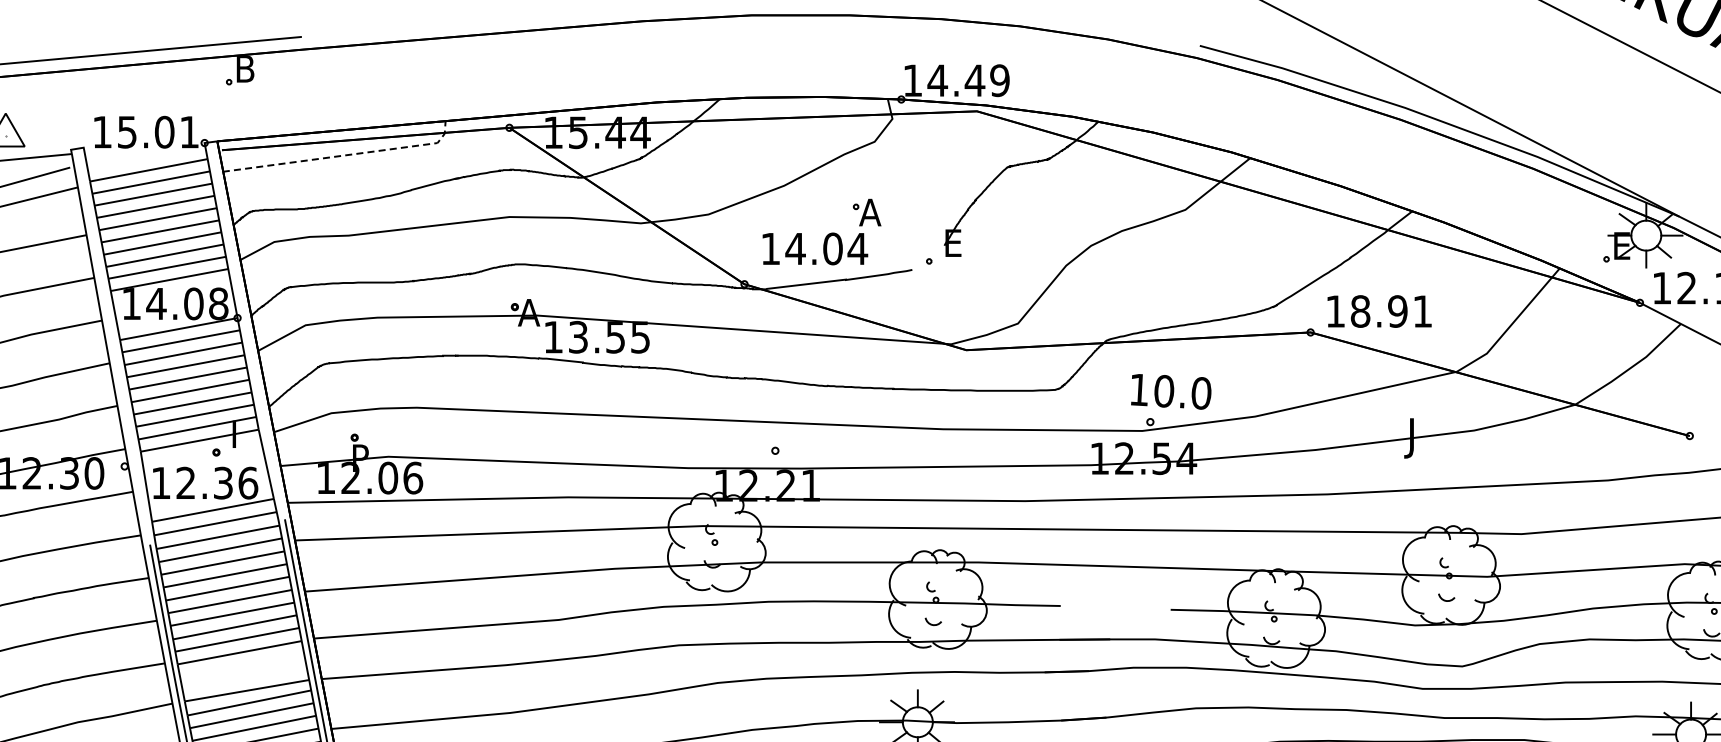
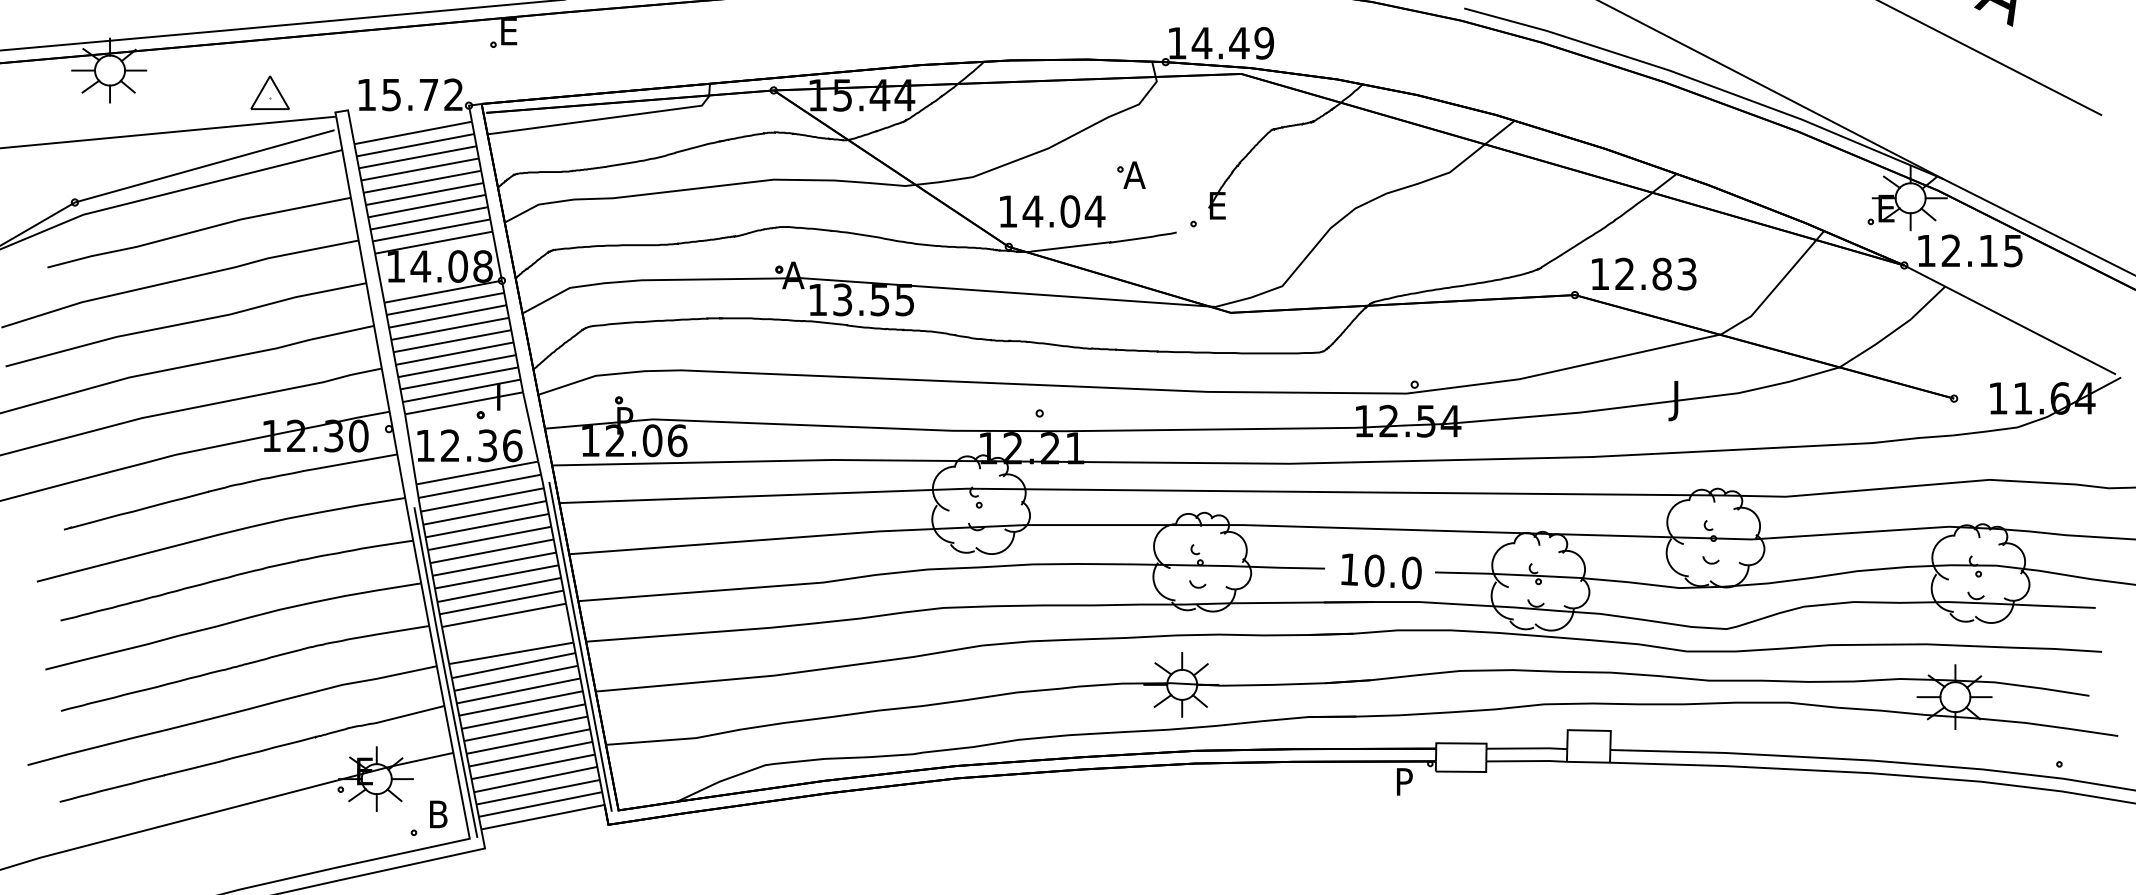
text: (250, 68) -> (514, 31), B -> E
text: (176, 131) -> (440, 94), 15.01 -> 15.72
line: (343, 155) -> (607, 118), dashed -> solid
text: (815, 248) -> (1052, 211), moved
text: (1391, 310) -> (1655, 273), 18.91 -> 12.83
text: (1171, 391) -> (1381, 571), moved

